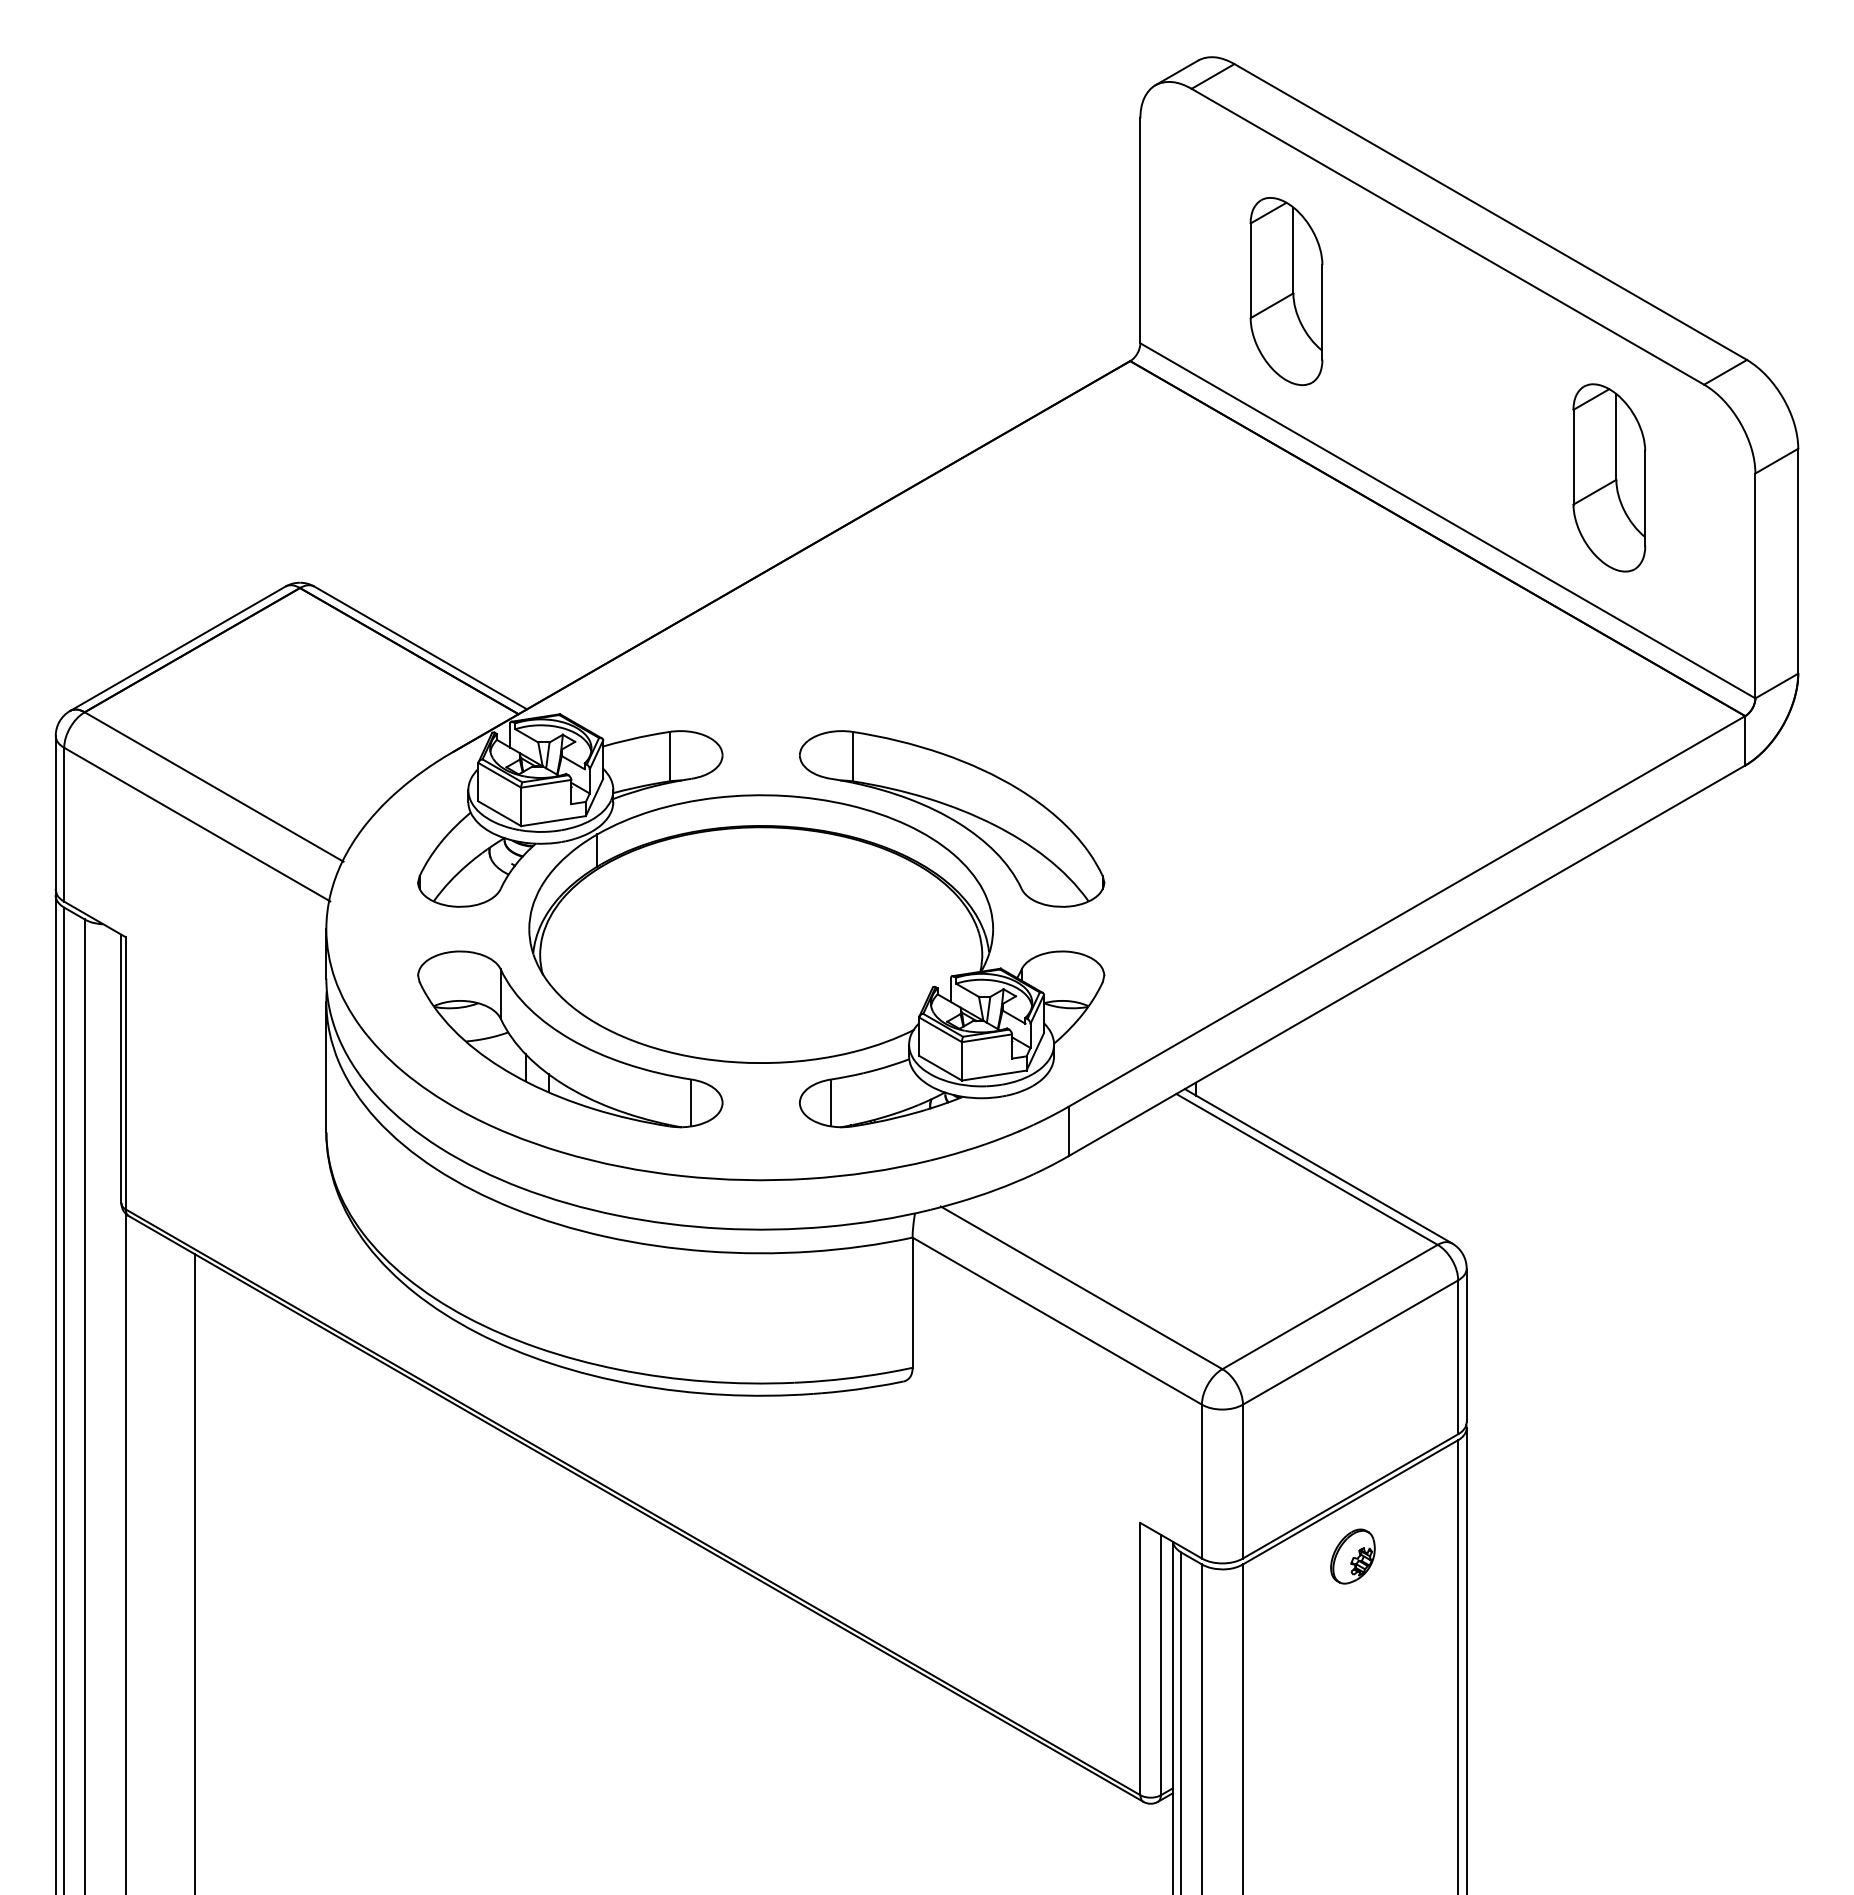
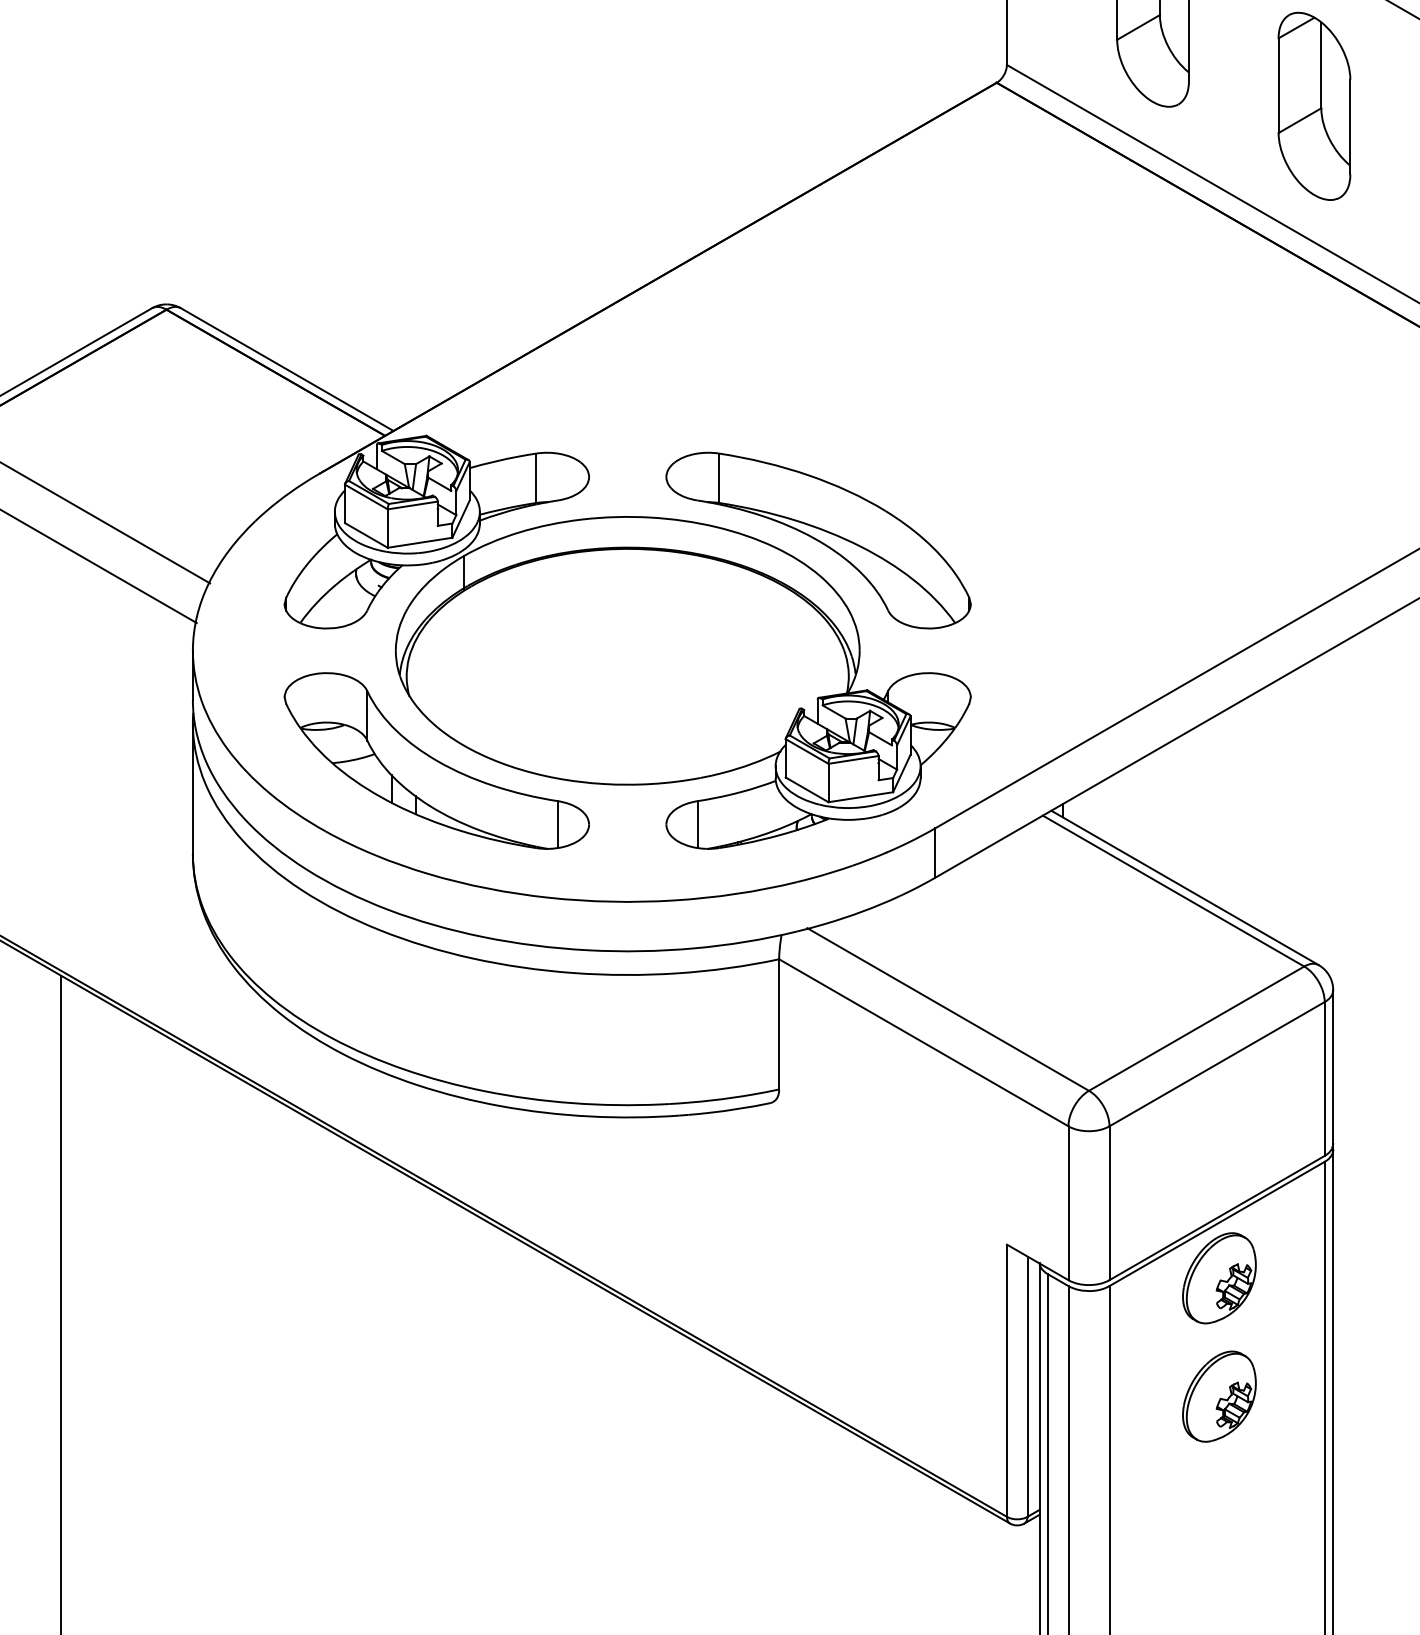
part: (1447, 384) -> (1314, 106), added
part: (1352, 1556) -> (1219, 1278), size x1.67
part: (1352, 1674) -> (1219, 1396), added

